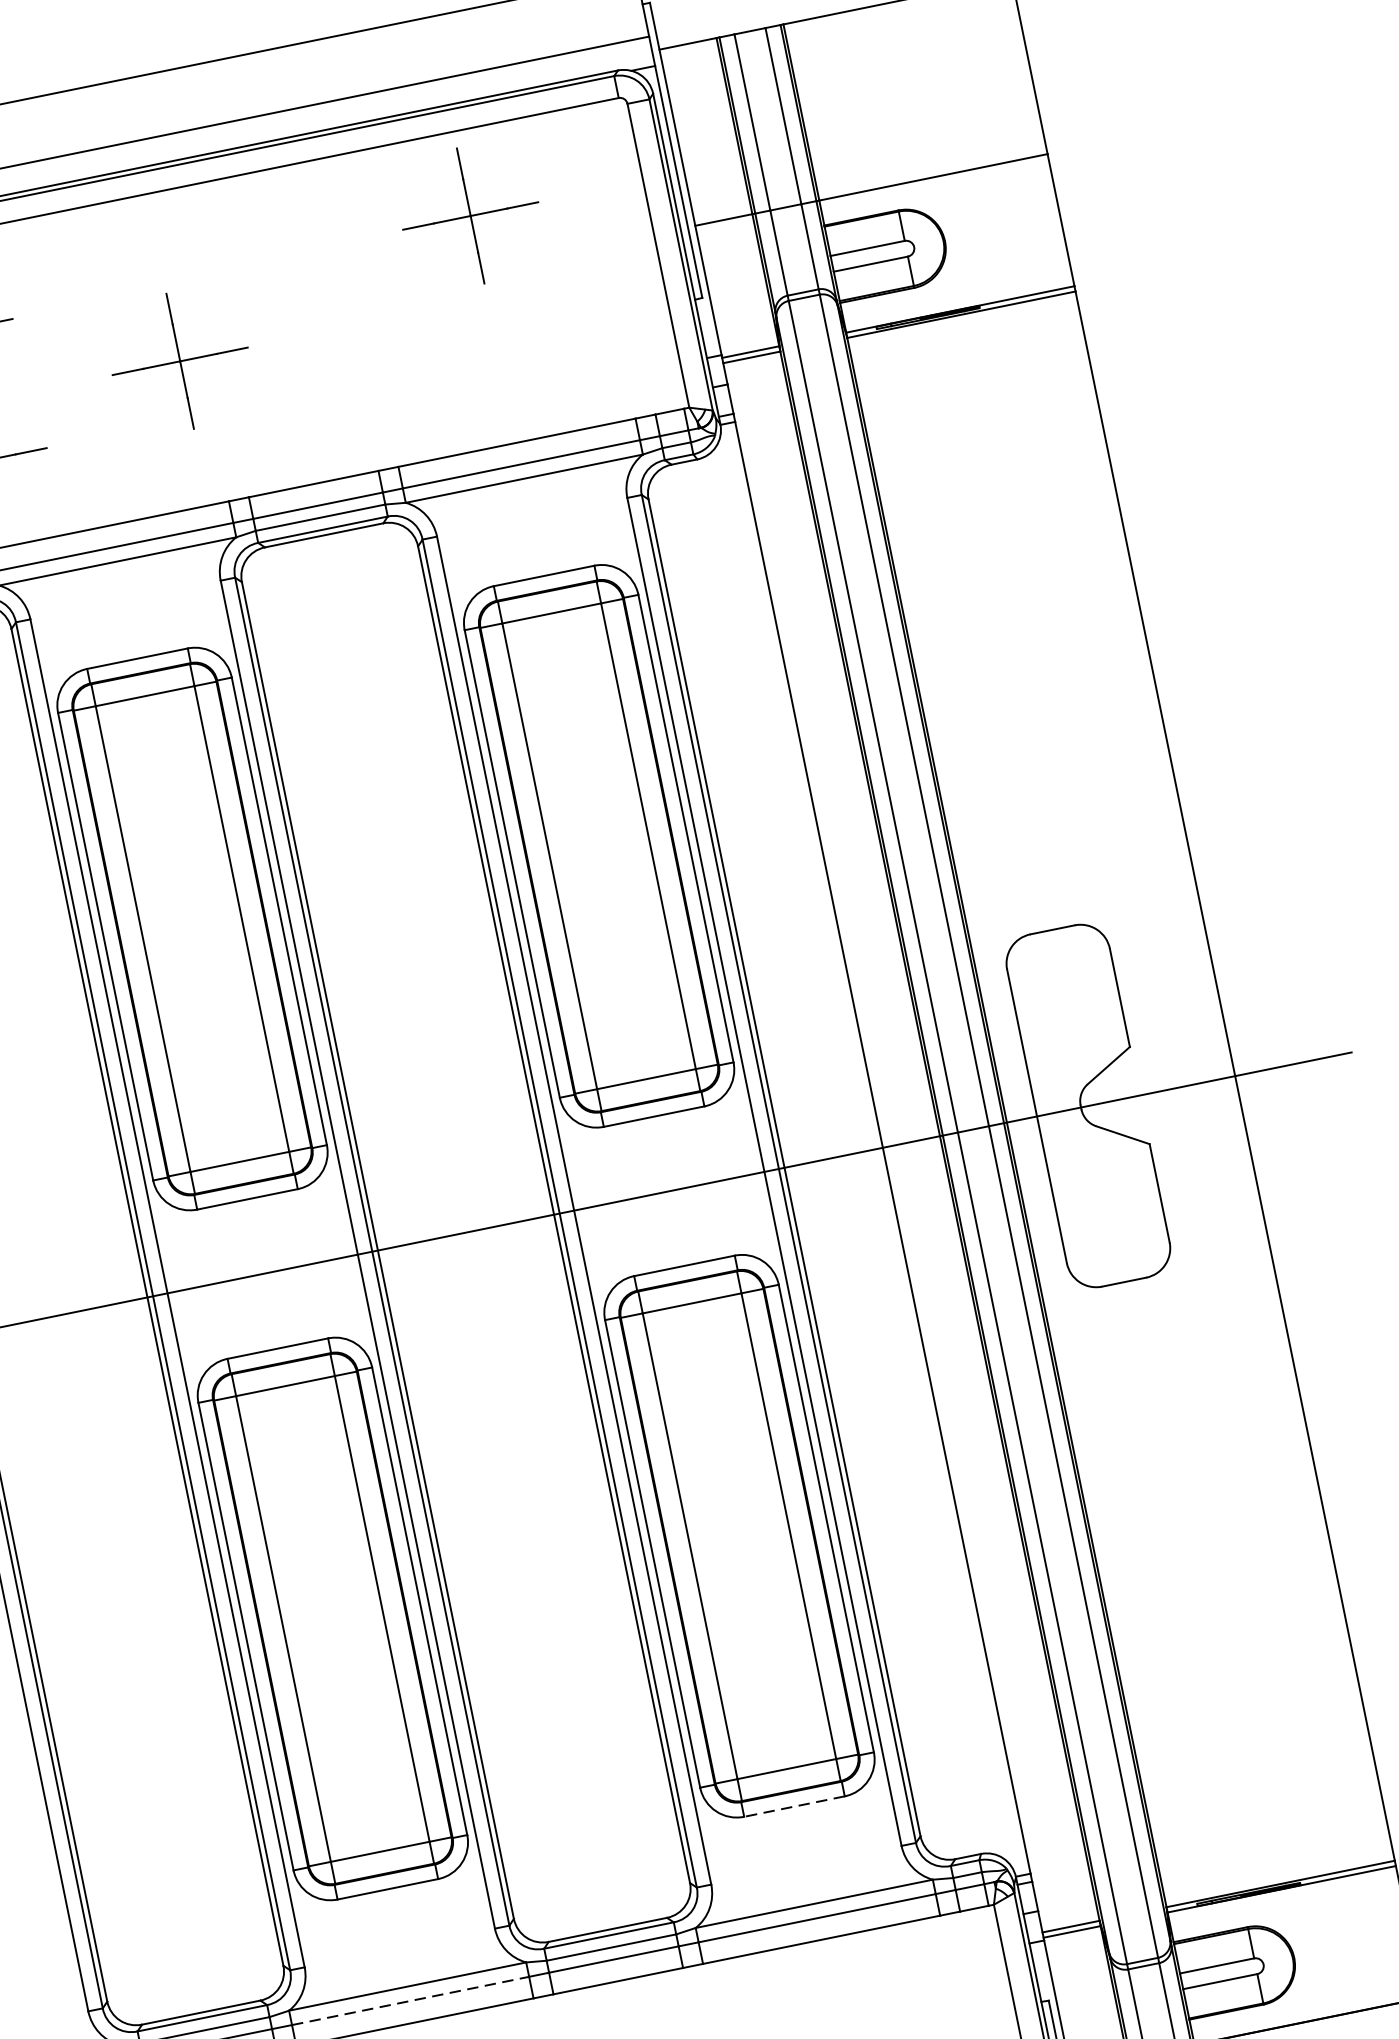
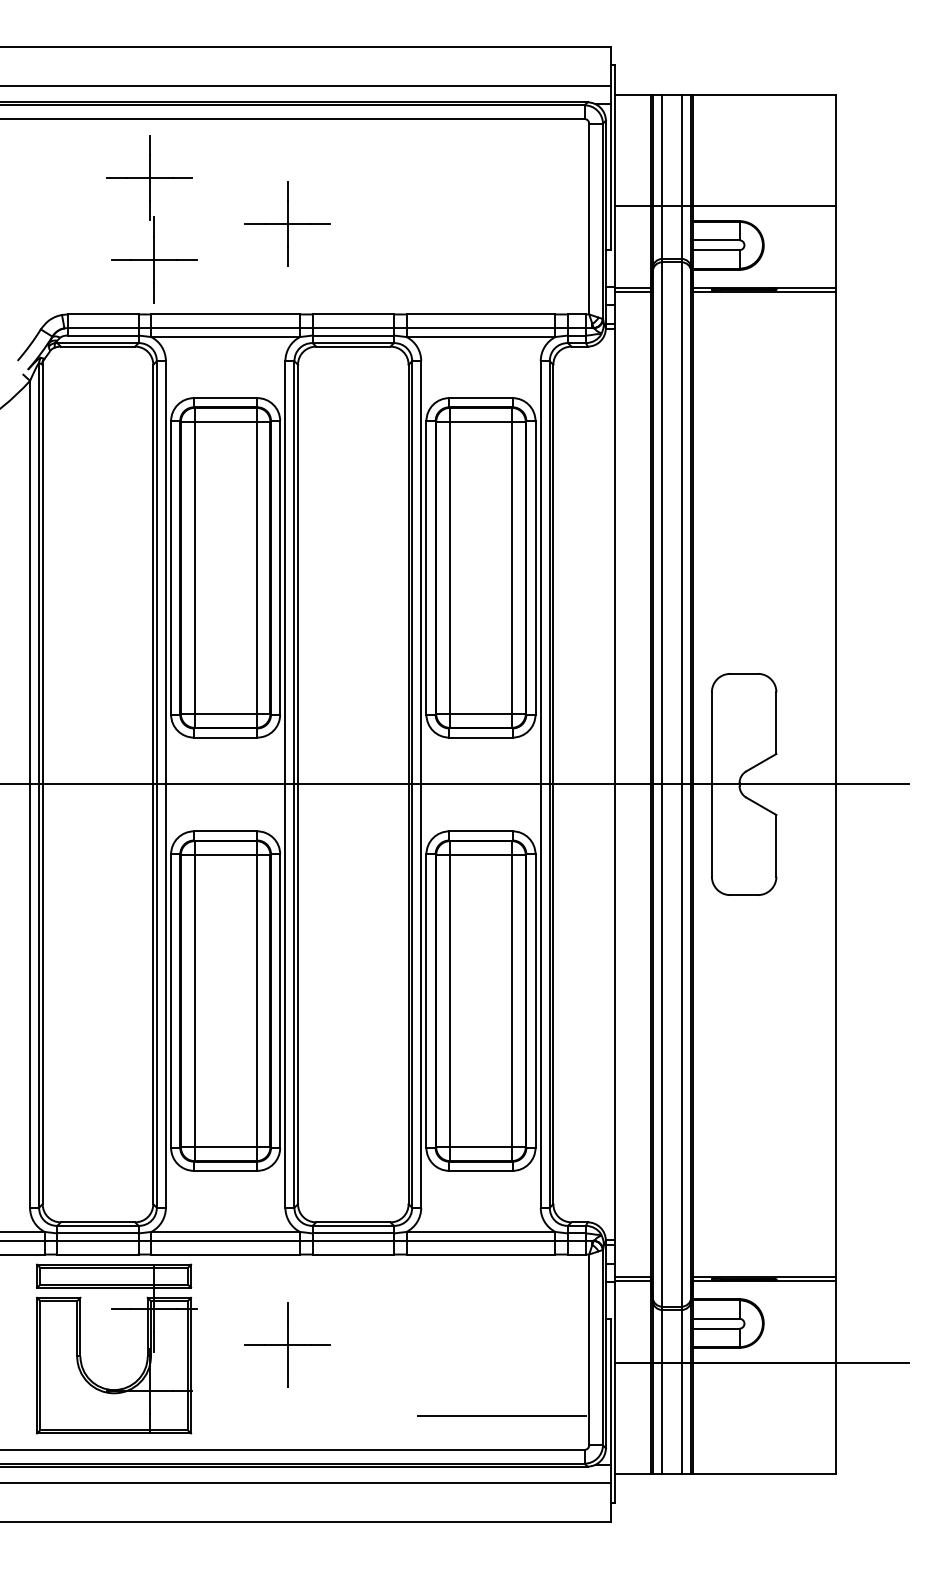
part: (469, 215) -> (480, 171), removed
line: (793, 1806) -> (480, 1170), dashed -> solid
line: (411, 1999) -> (226, 1240), dashed -> solid

